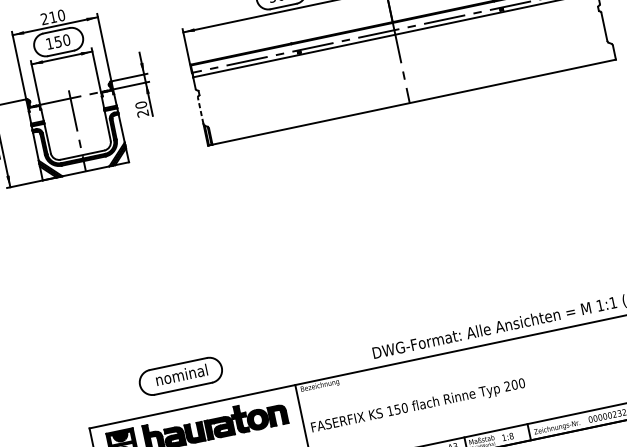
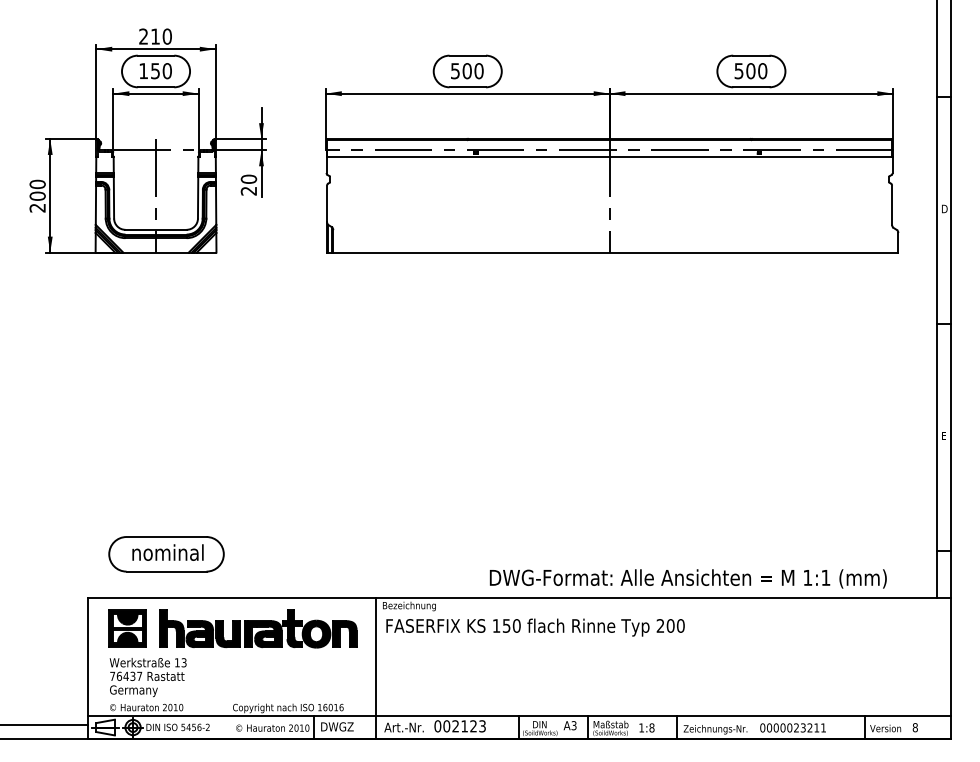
line: (200, 110) -> (327, 203), dashed -> solid
part: (180, 376) -> (166, 554), moved
text: (418, 406) -> (535, 627), moved

